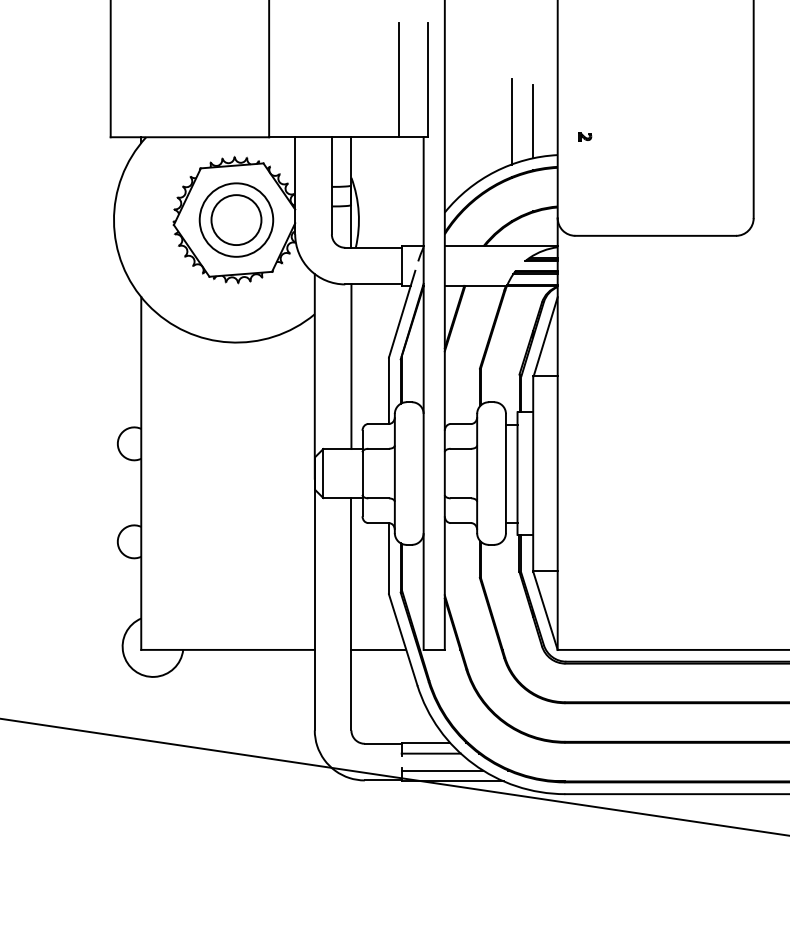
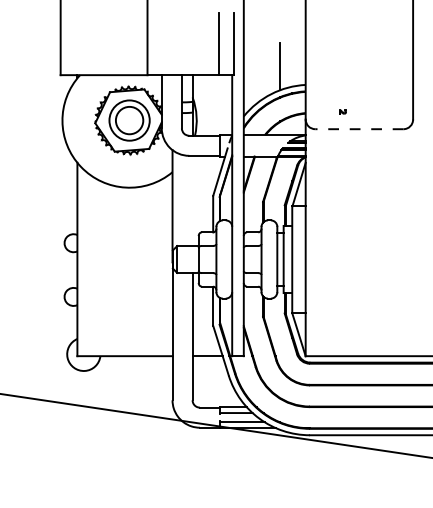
line: (533, 121) -> (292, 66), removed
part: (584, 136) -> (342, 111), moved
line: (654, 236) -> (358, 129), solid -> dashed
line: (351, 365) -> (192, 200), removed

